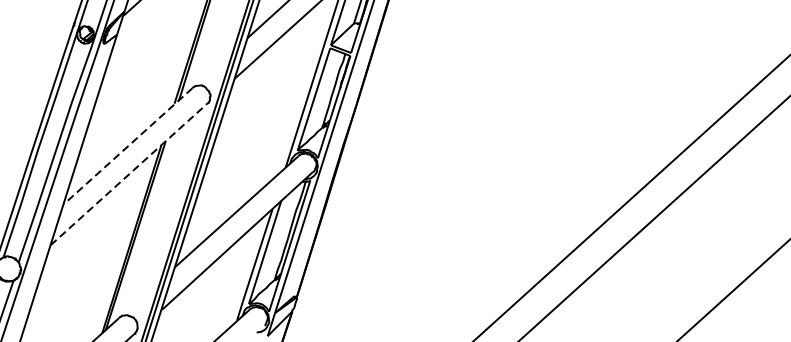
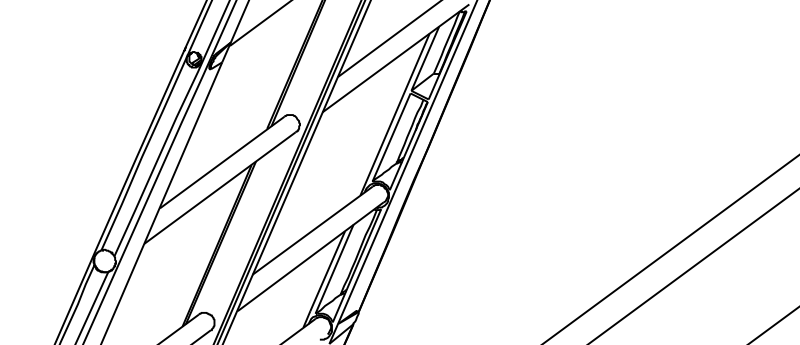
line: (127, 146) -> (221, 162), dashed -> solid
line: (129, 175) -> (220, 188), dashed -> solid

